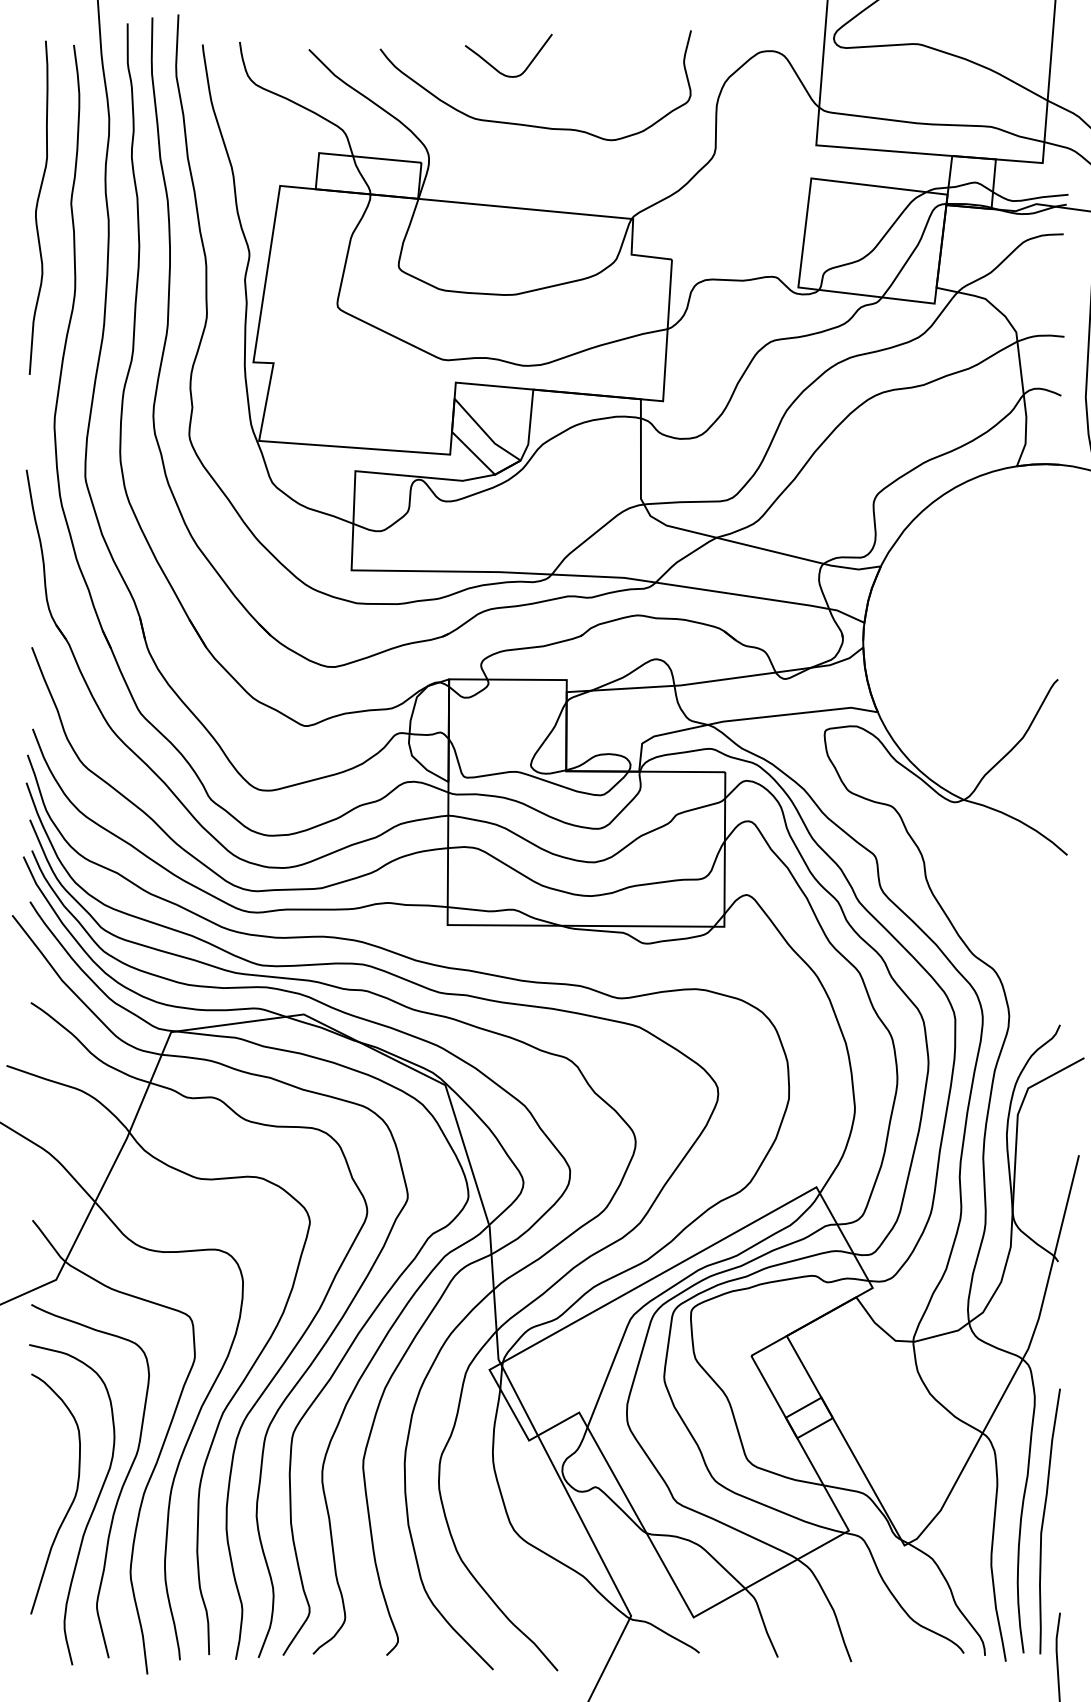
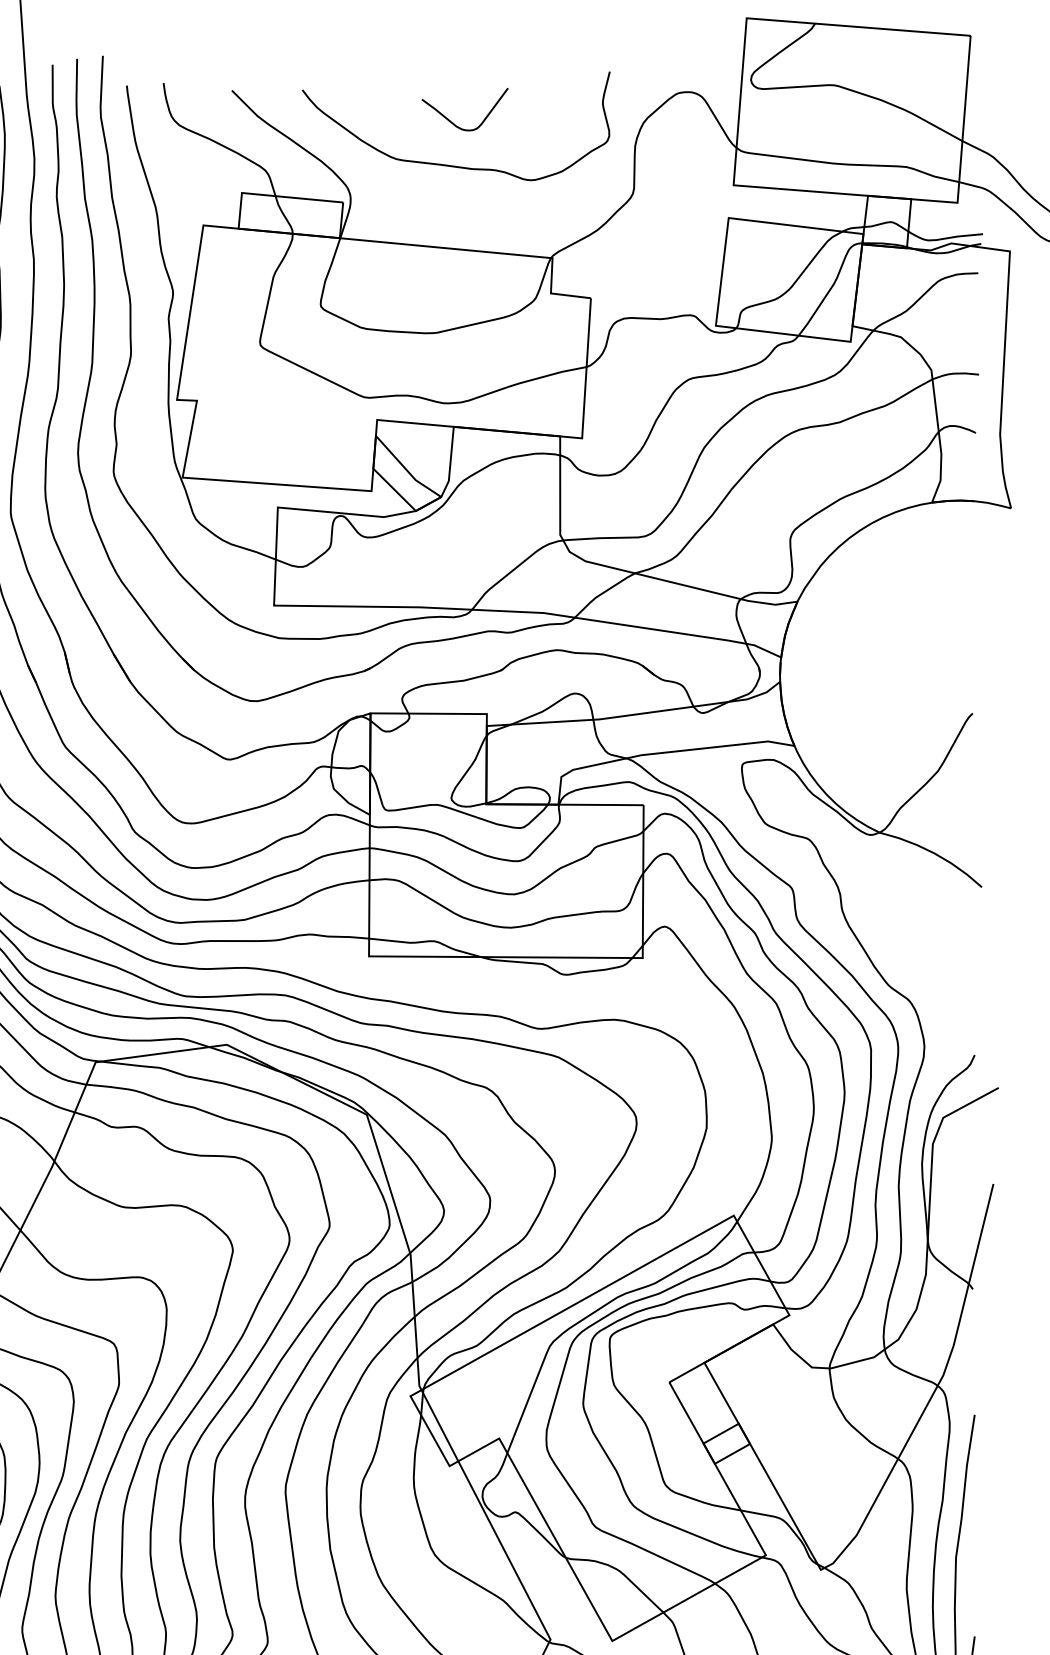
curve: (496, 68) -> (452, 122), moved

